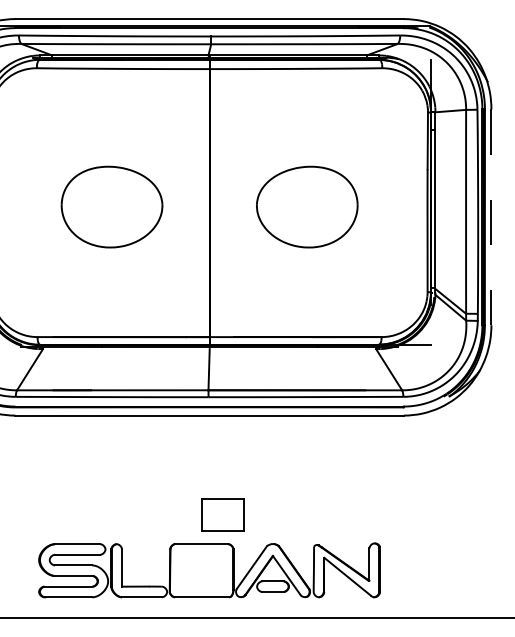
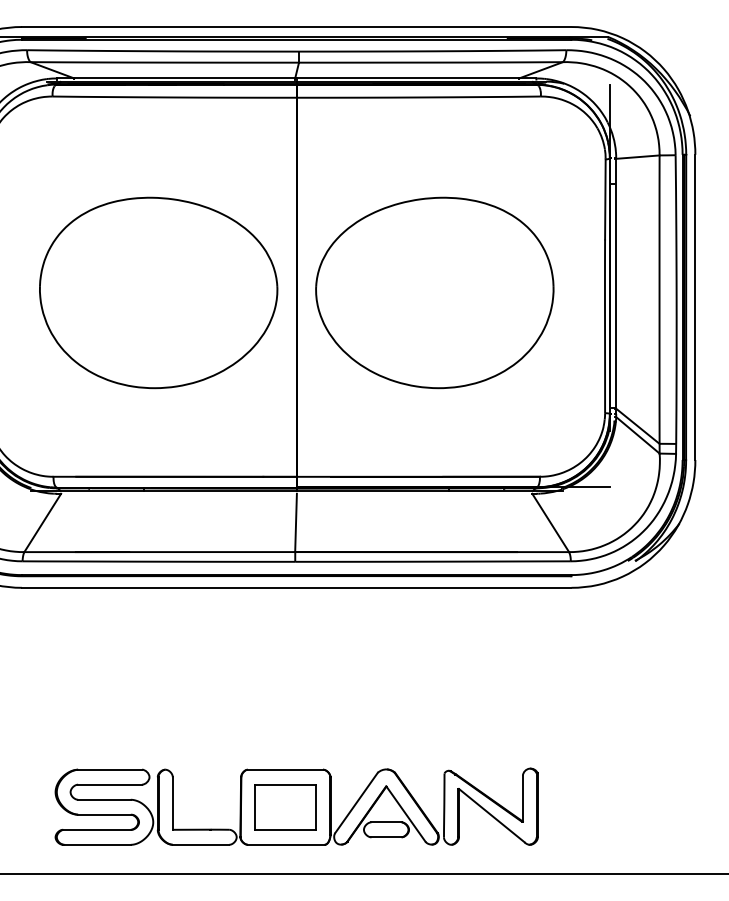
part: (111, 206) -> (158, 292), size x1.67
part: (306, 206) -> (434, 292), size x1.67
line: (491, 217) -> (695, 307), dashed -> solid
part: (222, 515) -> (285, 807), moved

